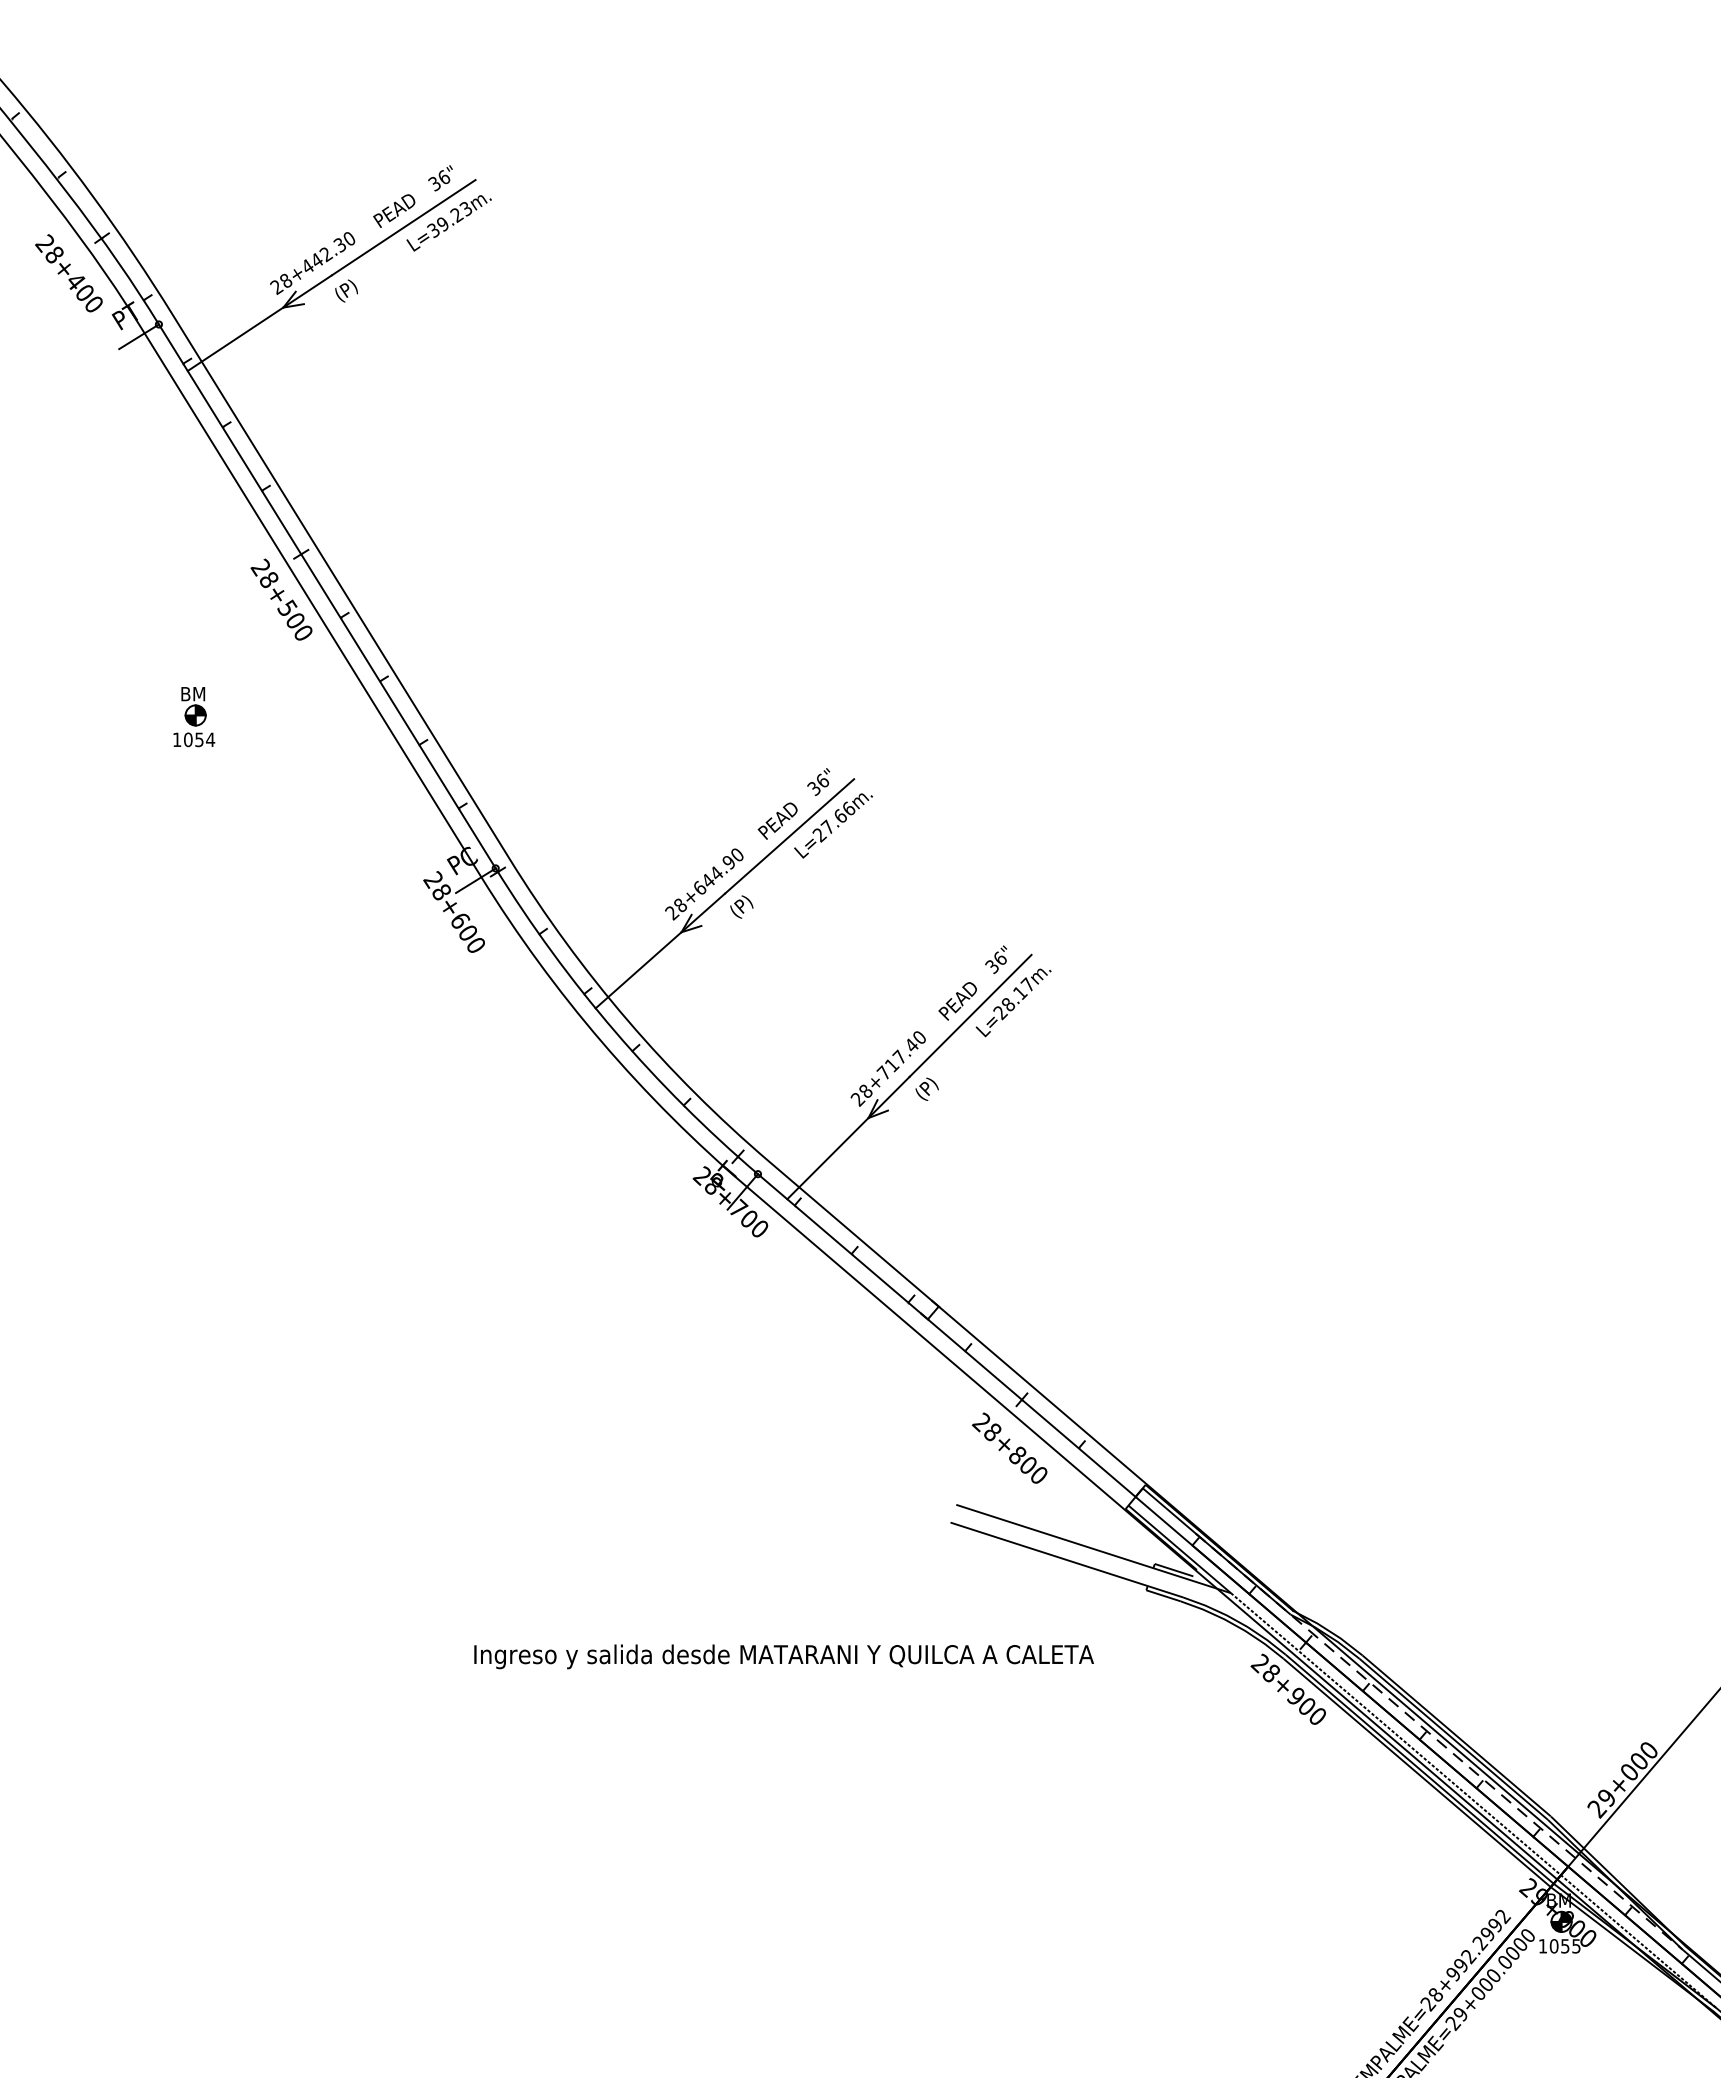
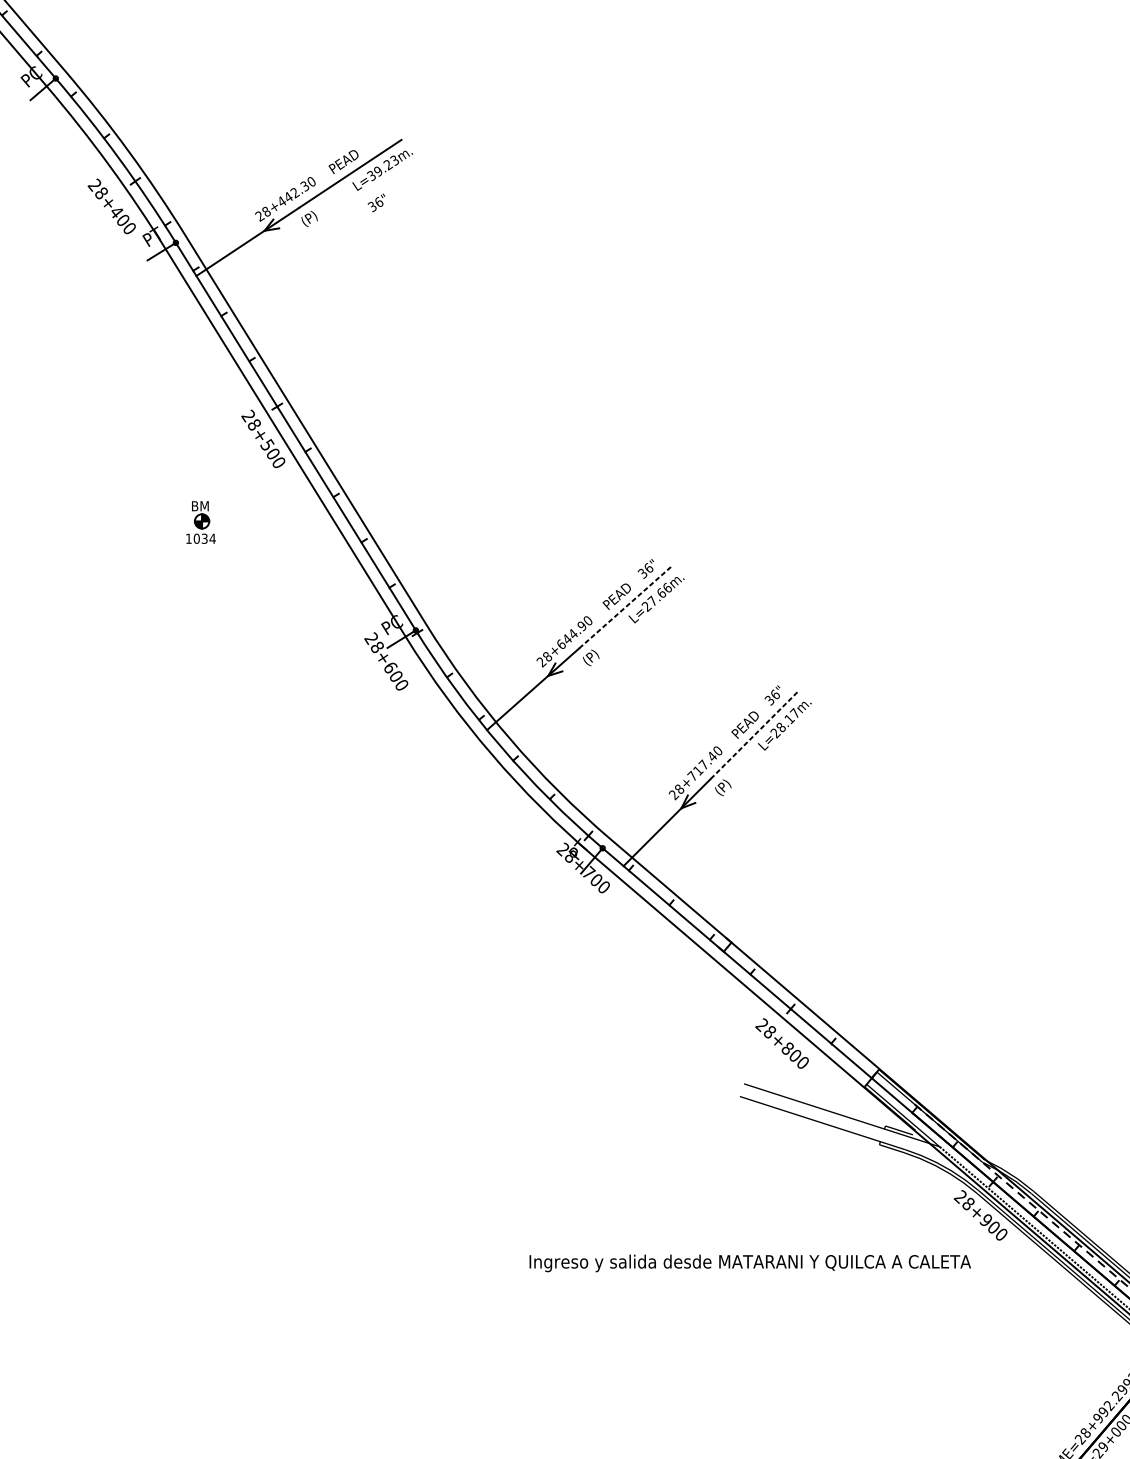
text: (440, 178) -> (376, 202), moved
text: (199, 739) -> (204, 538), 1054 -> 1034
line: (790, 836) -> (625, 607), solid -> dashed
line: (970, 1015) -> (754, 735), solid -> dashed
text: (783, 1656) -> (749, 1263), moved

